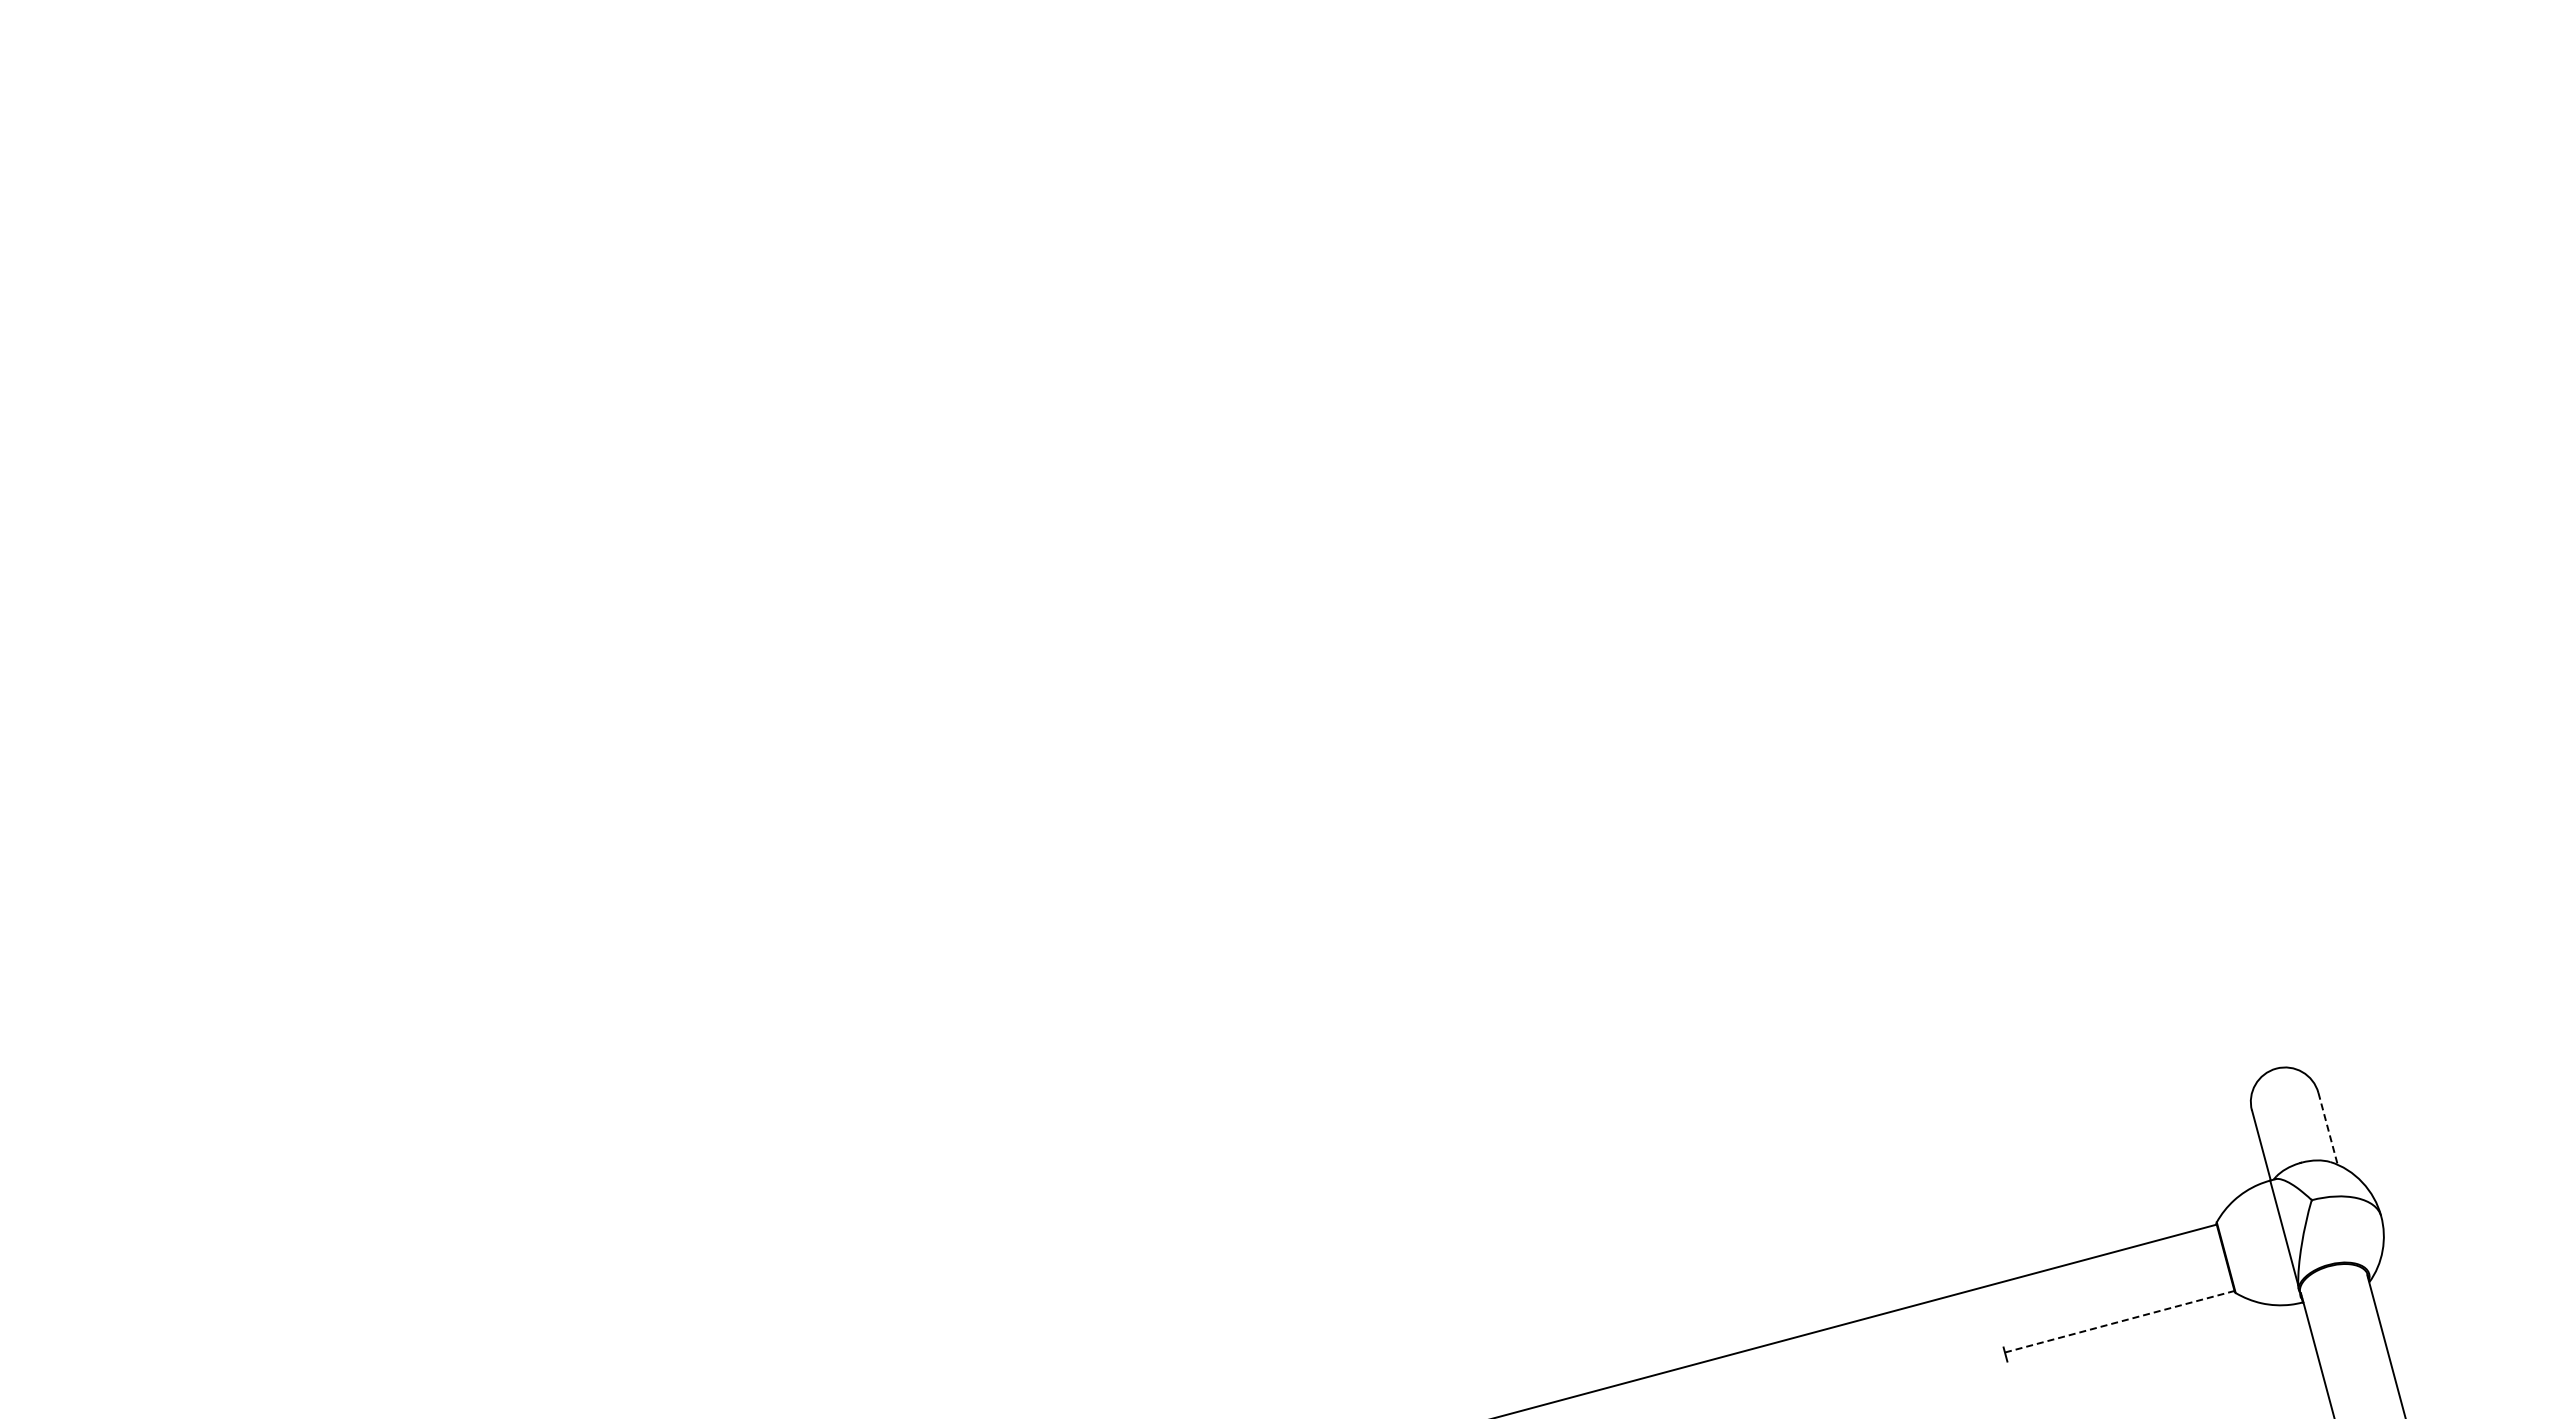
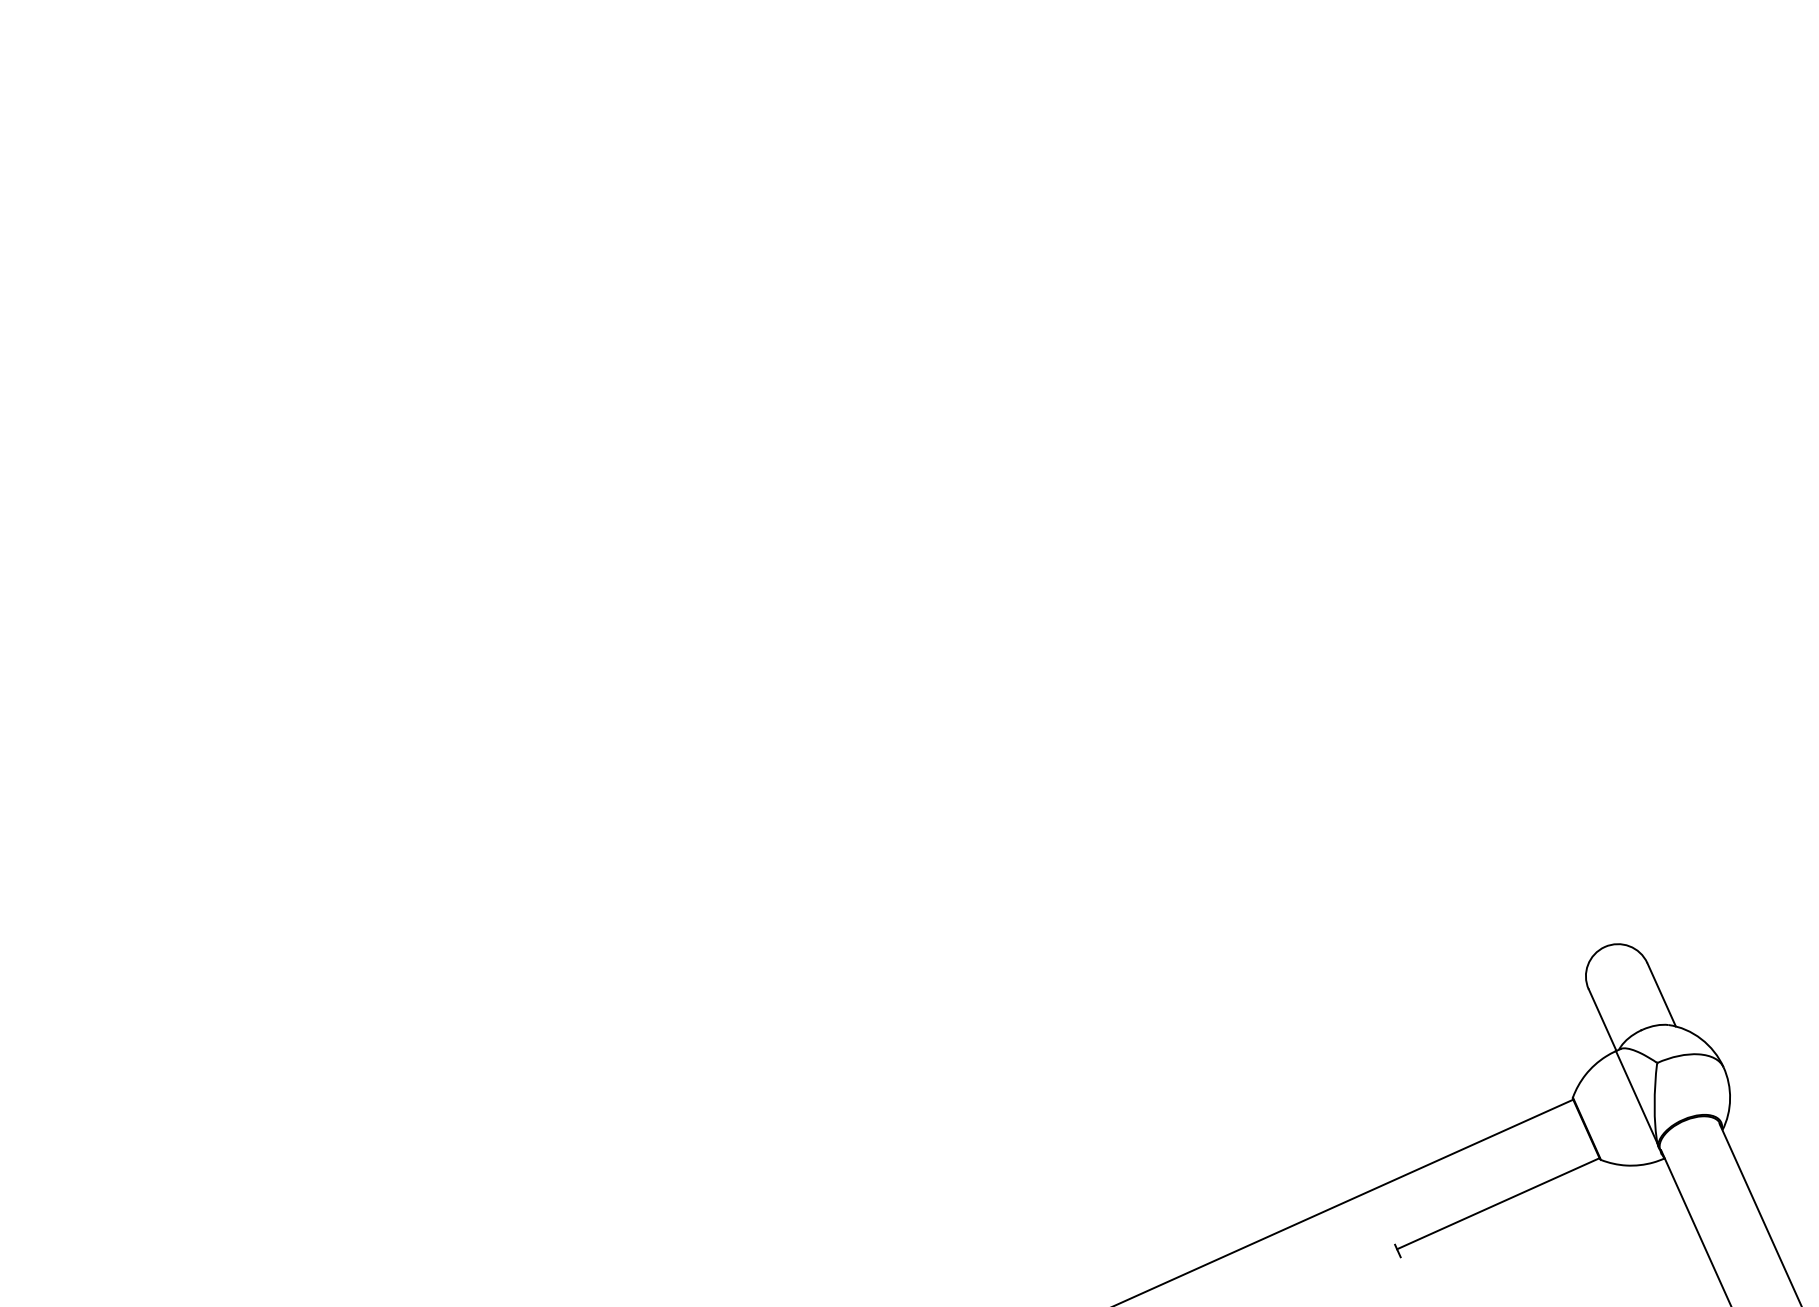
line: (2328, 1129) -> (1662, 995), dashed -> solid
line: (2119, 1321) -> (1498, 1203), dashed -> solid

